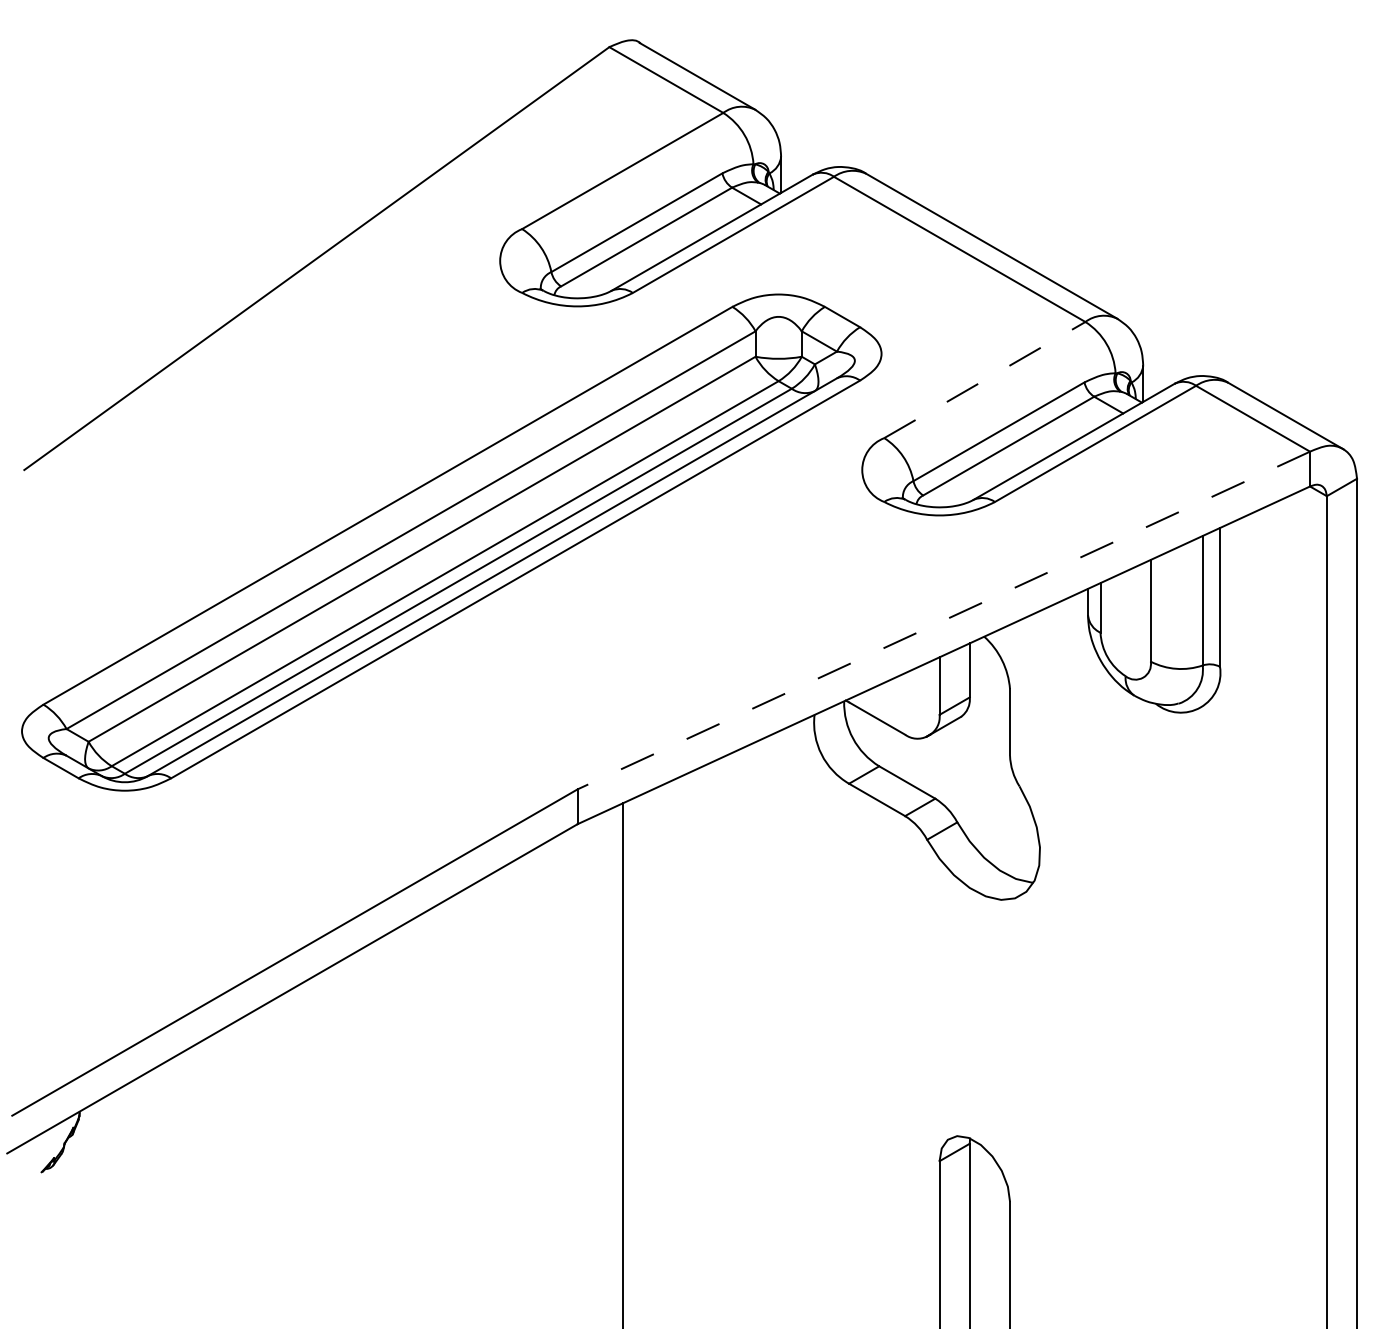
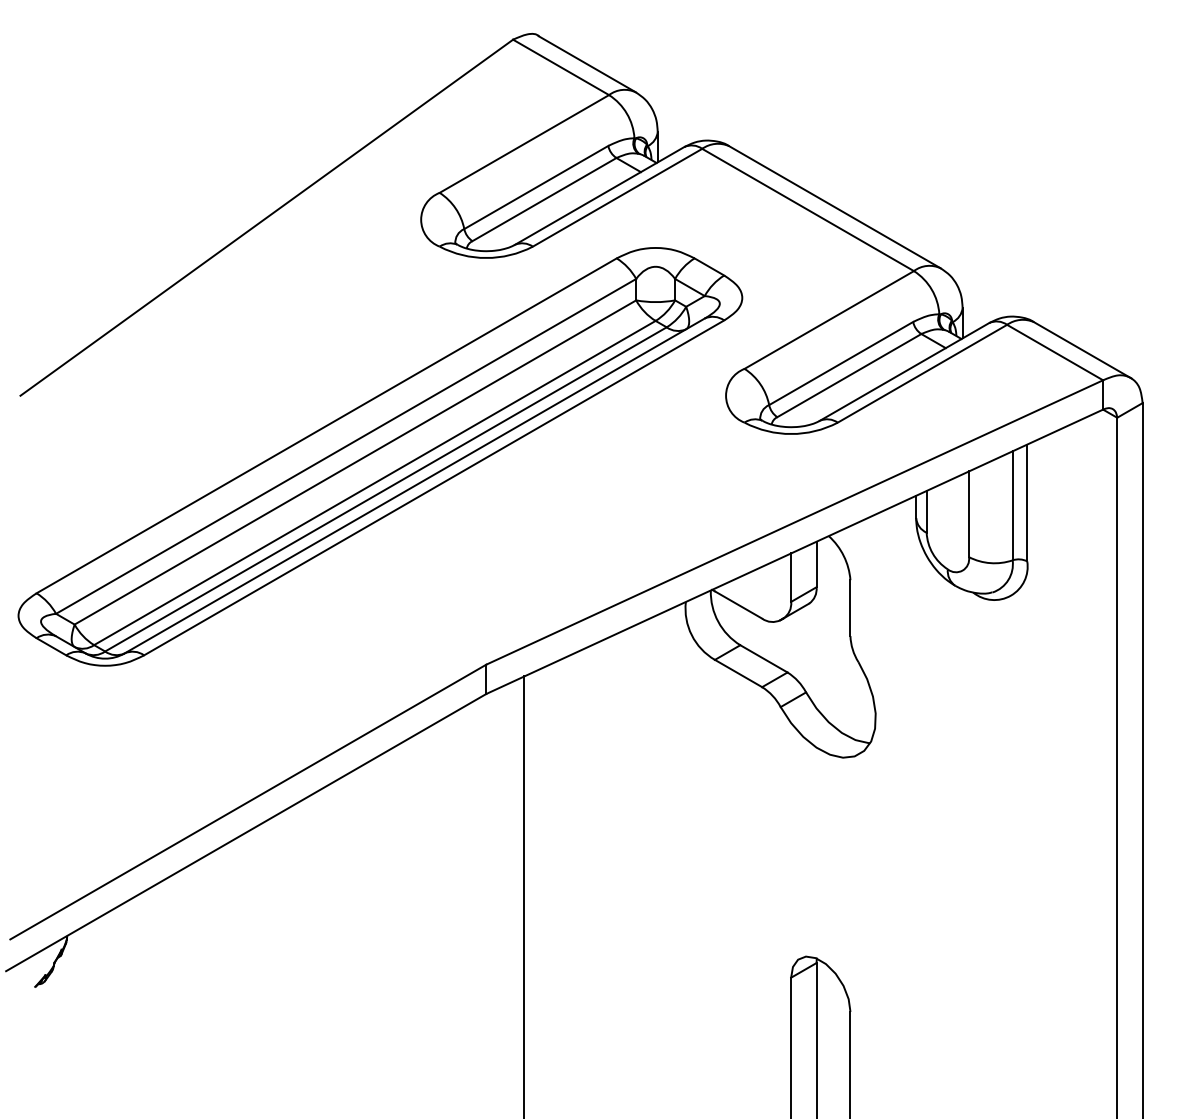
line: (985, 379) -> (829, 319), dashed -> solid
line: (943, 620) -> (794, 522), dashed -> solid

